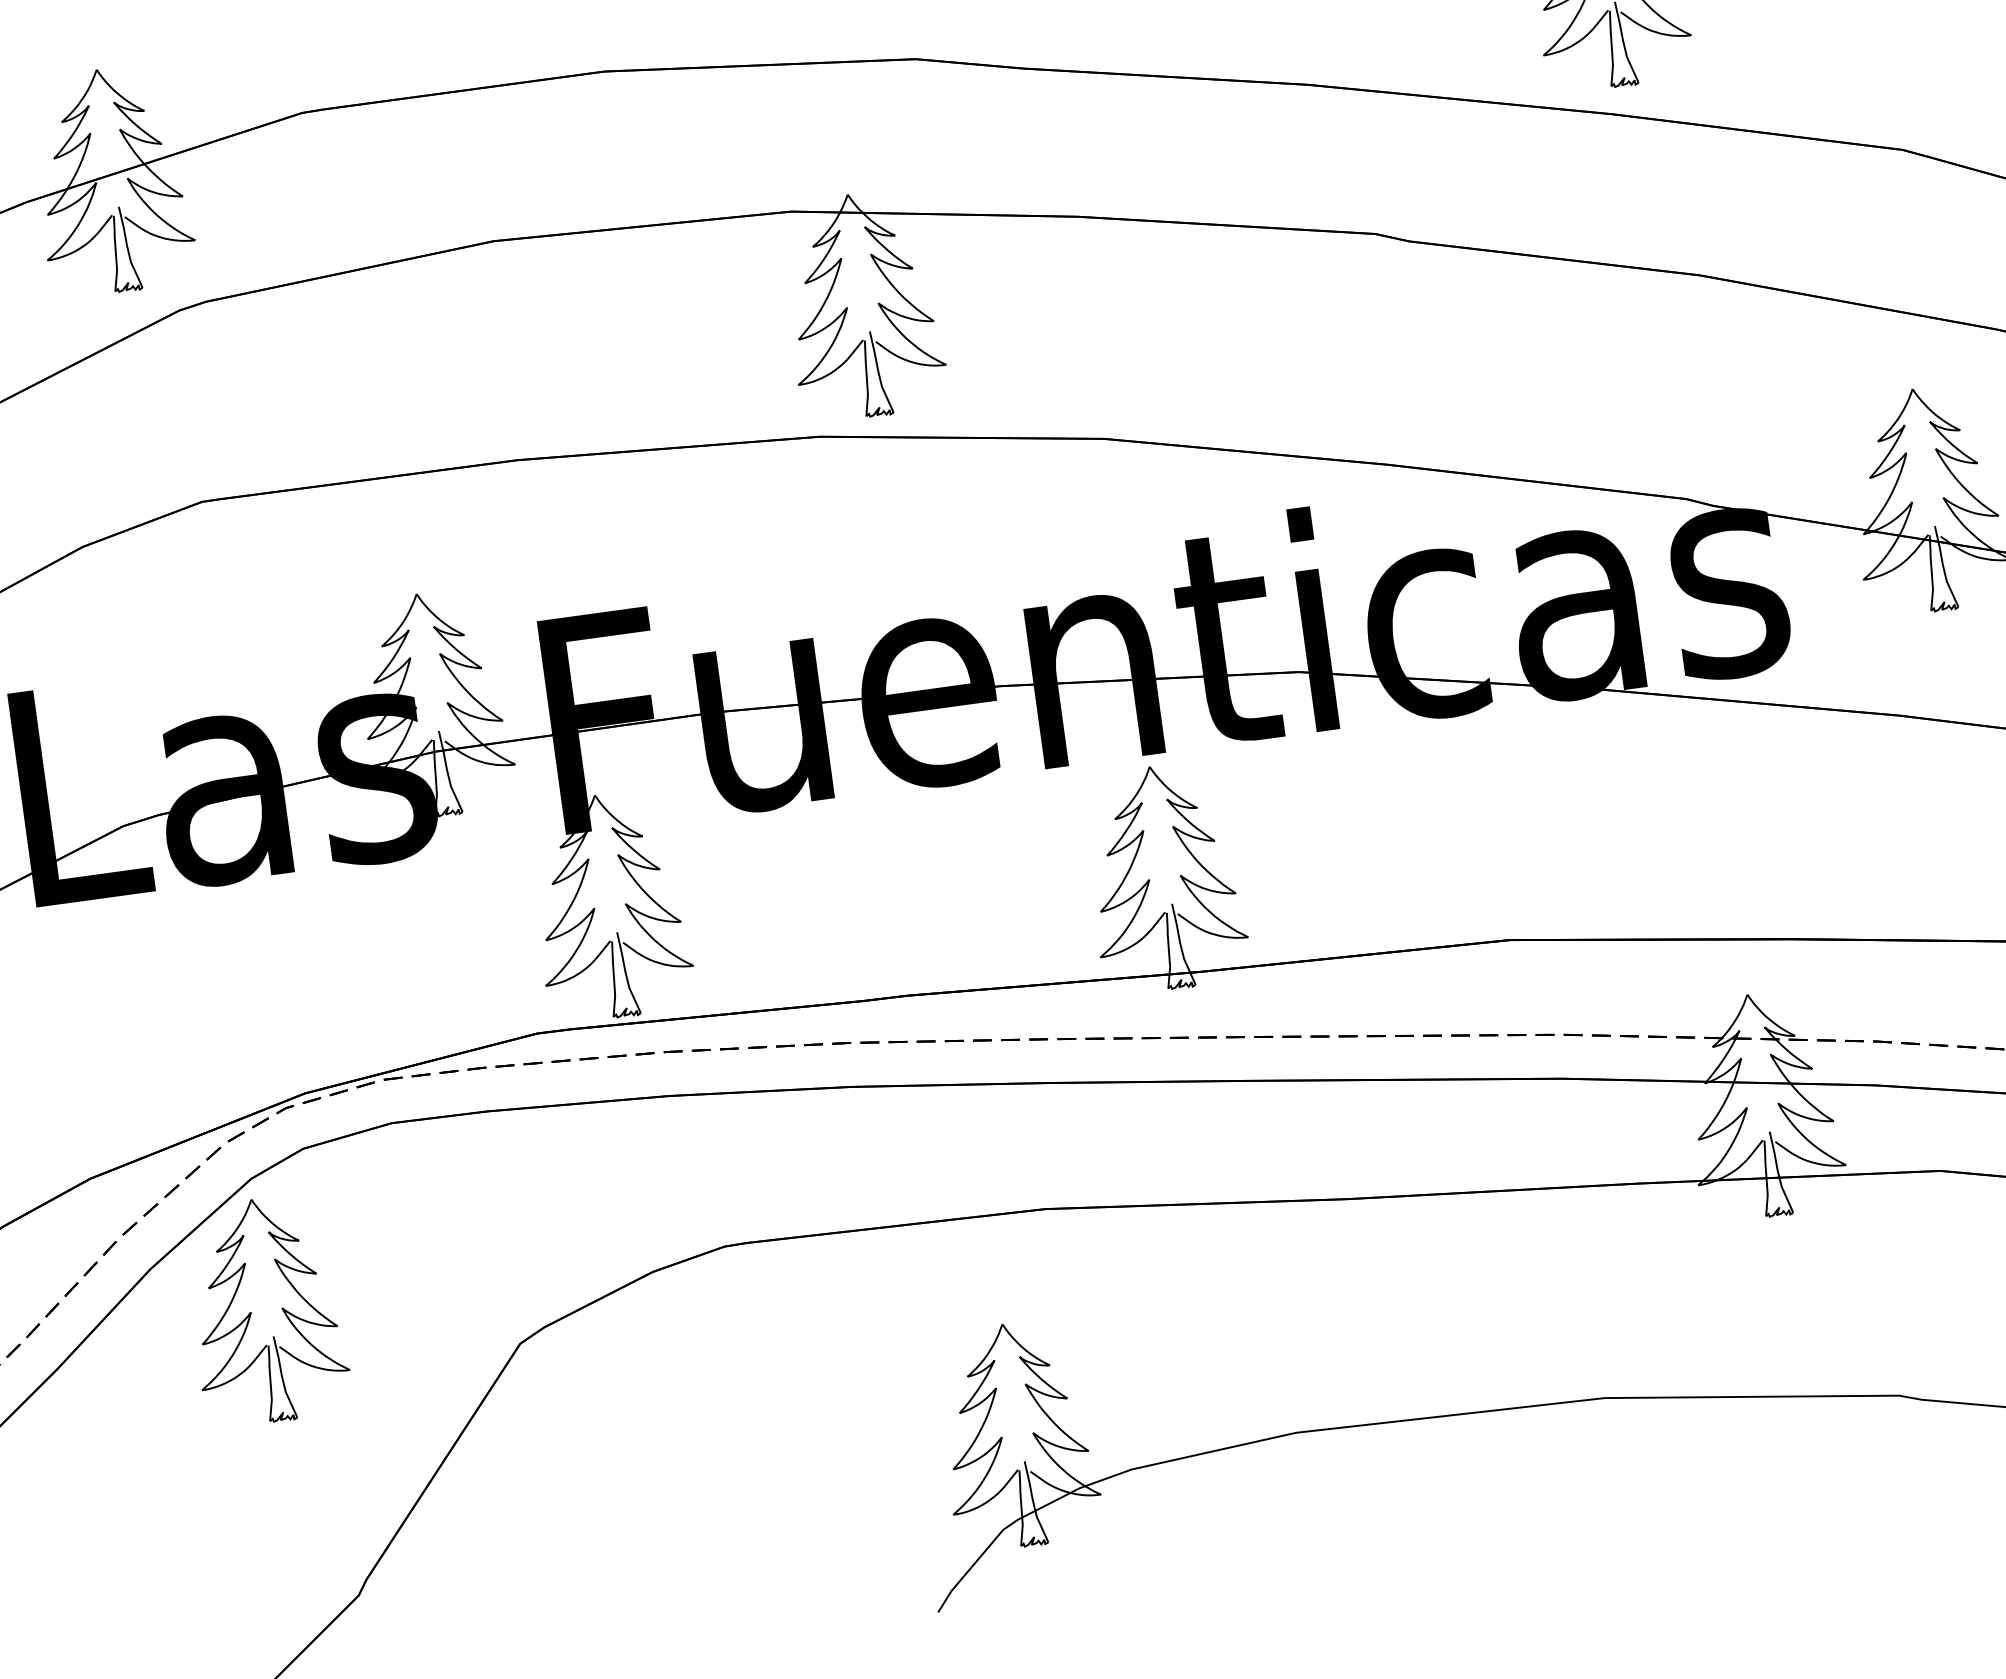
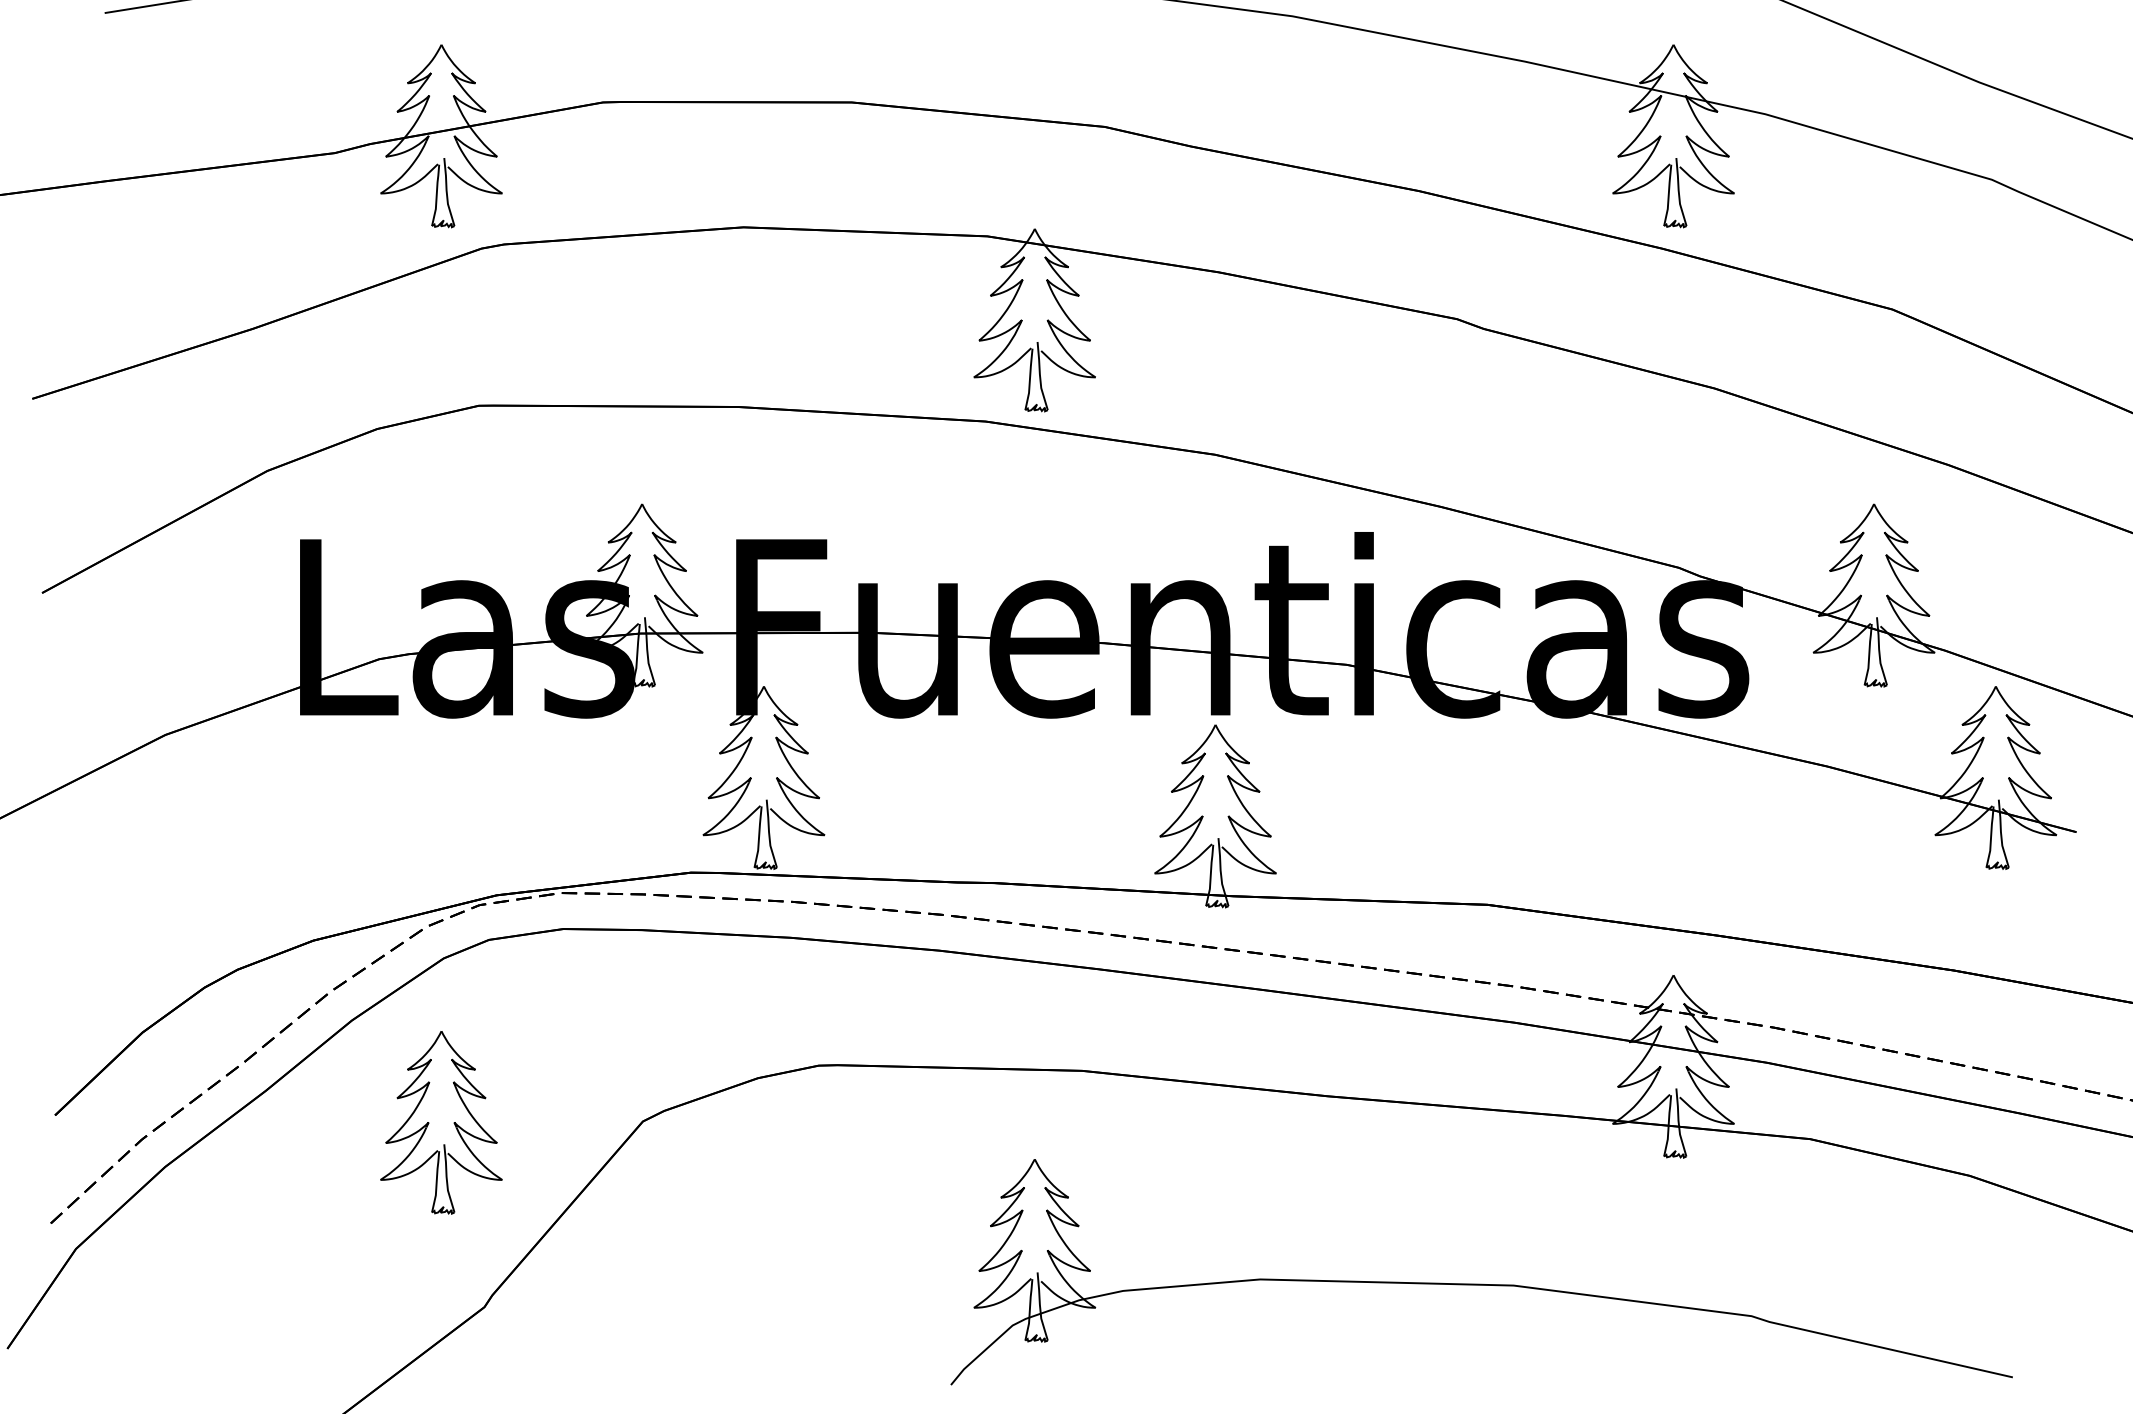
part: (266, 1310) -> (441, 1122), moved

